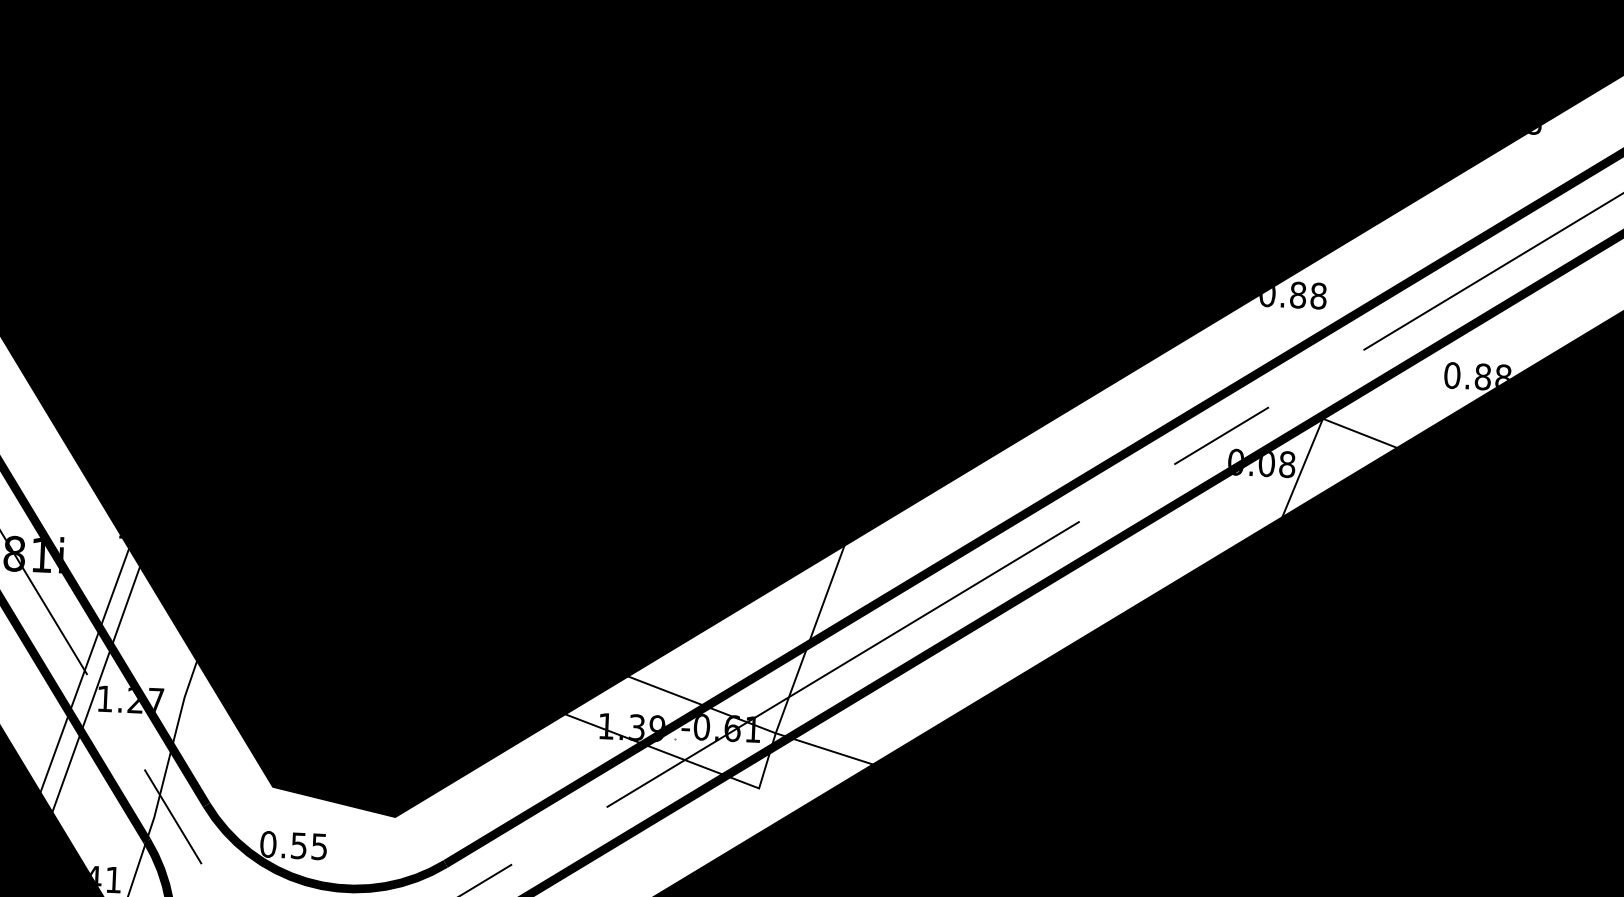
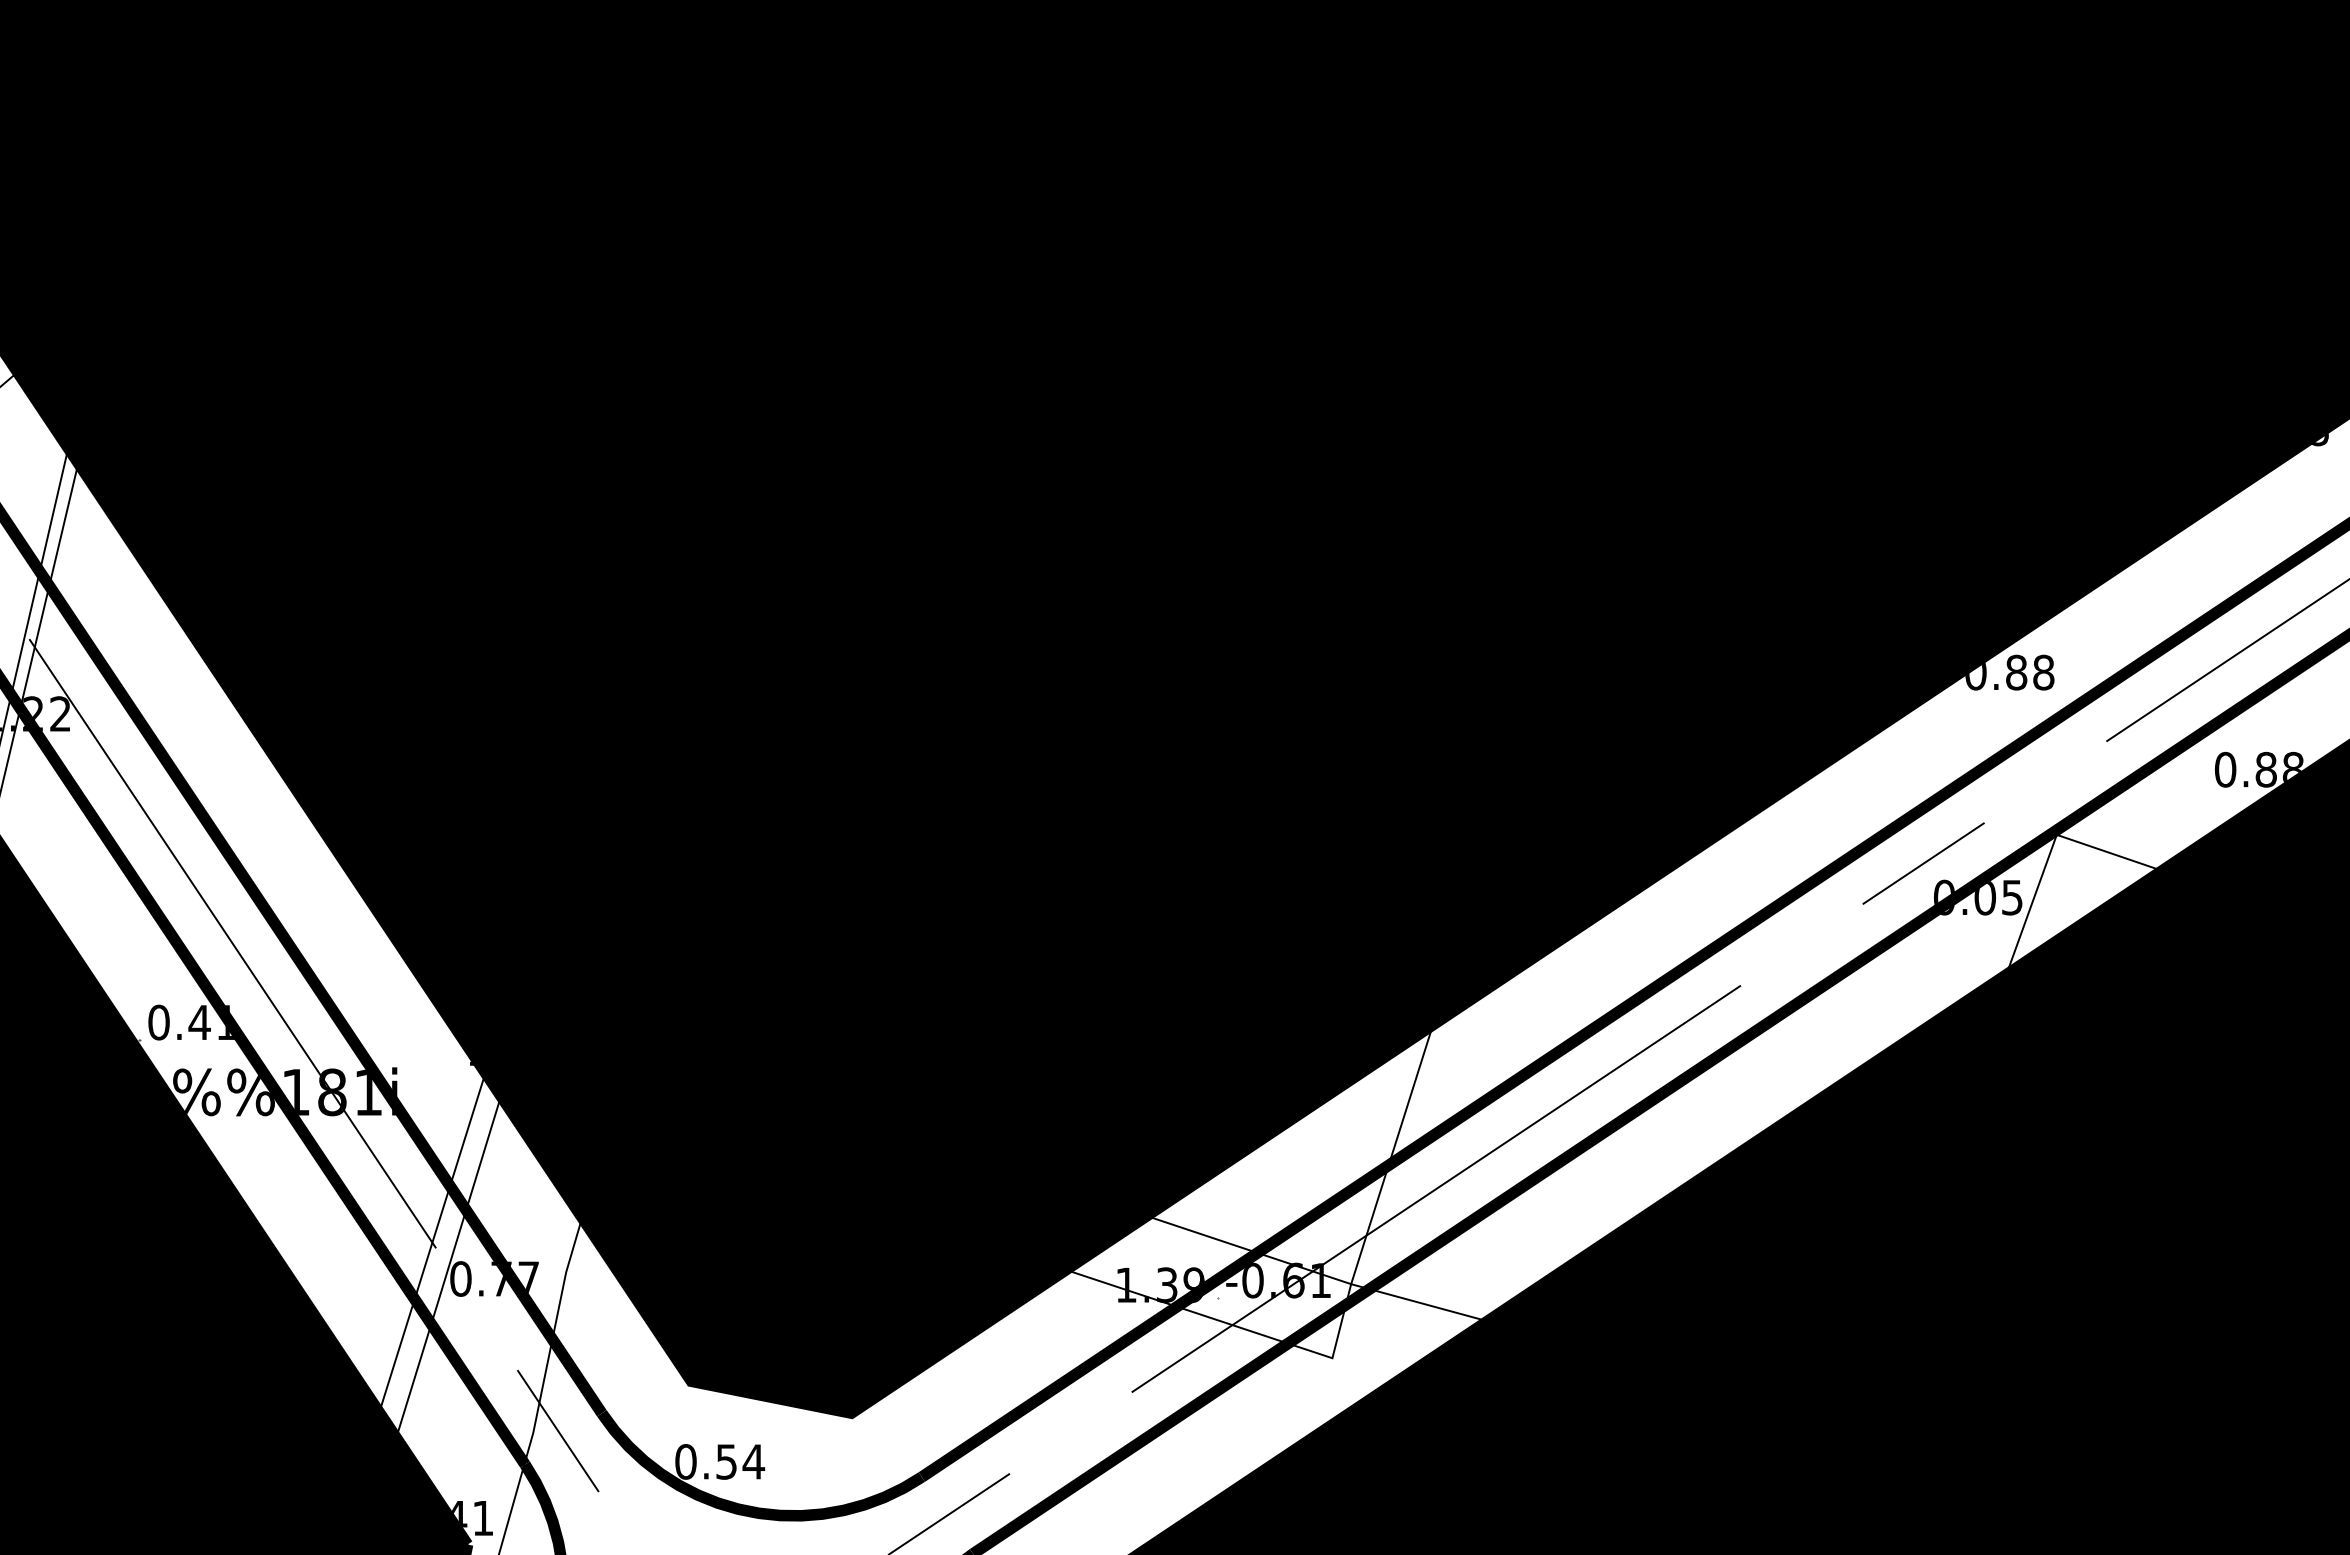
text: (1287, 464) -> (2012, 897), 0.08 -> 0.05
text: (119, 699) -> (480, 1278), 1.27 -> 0.77
text: (319, 846) -> (753, 1461), 0.55 -> 0.54

